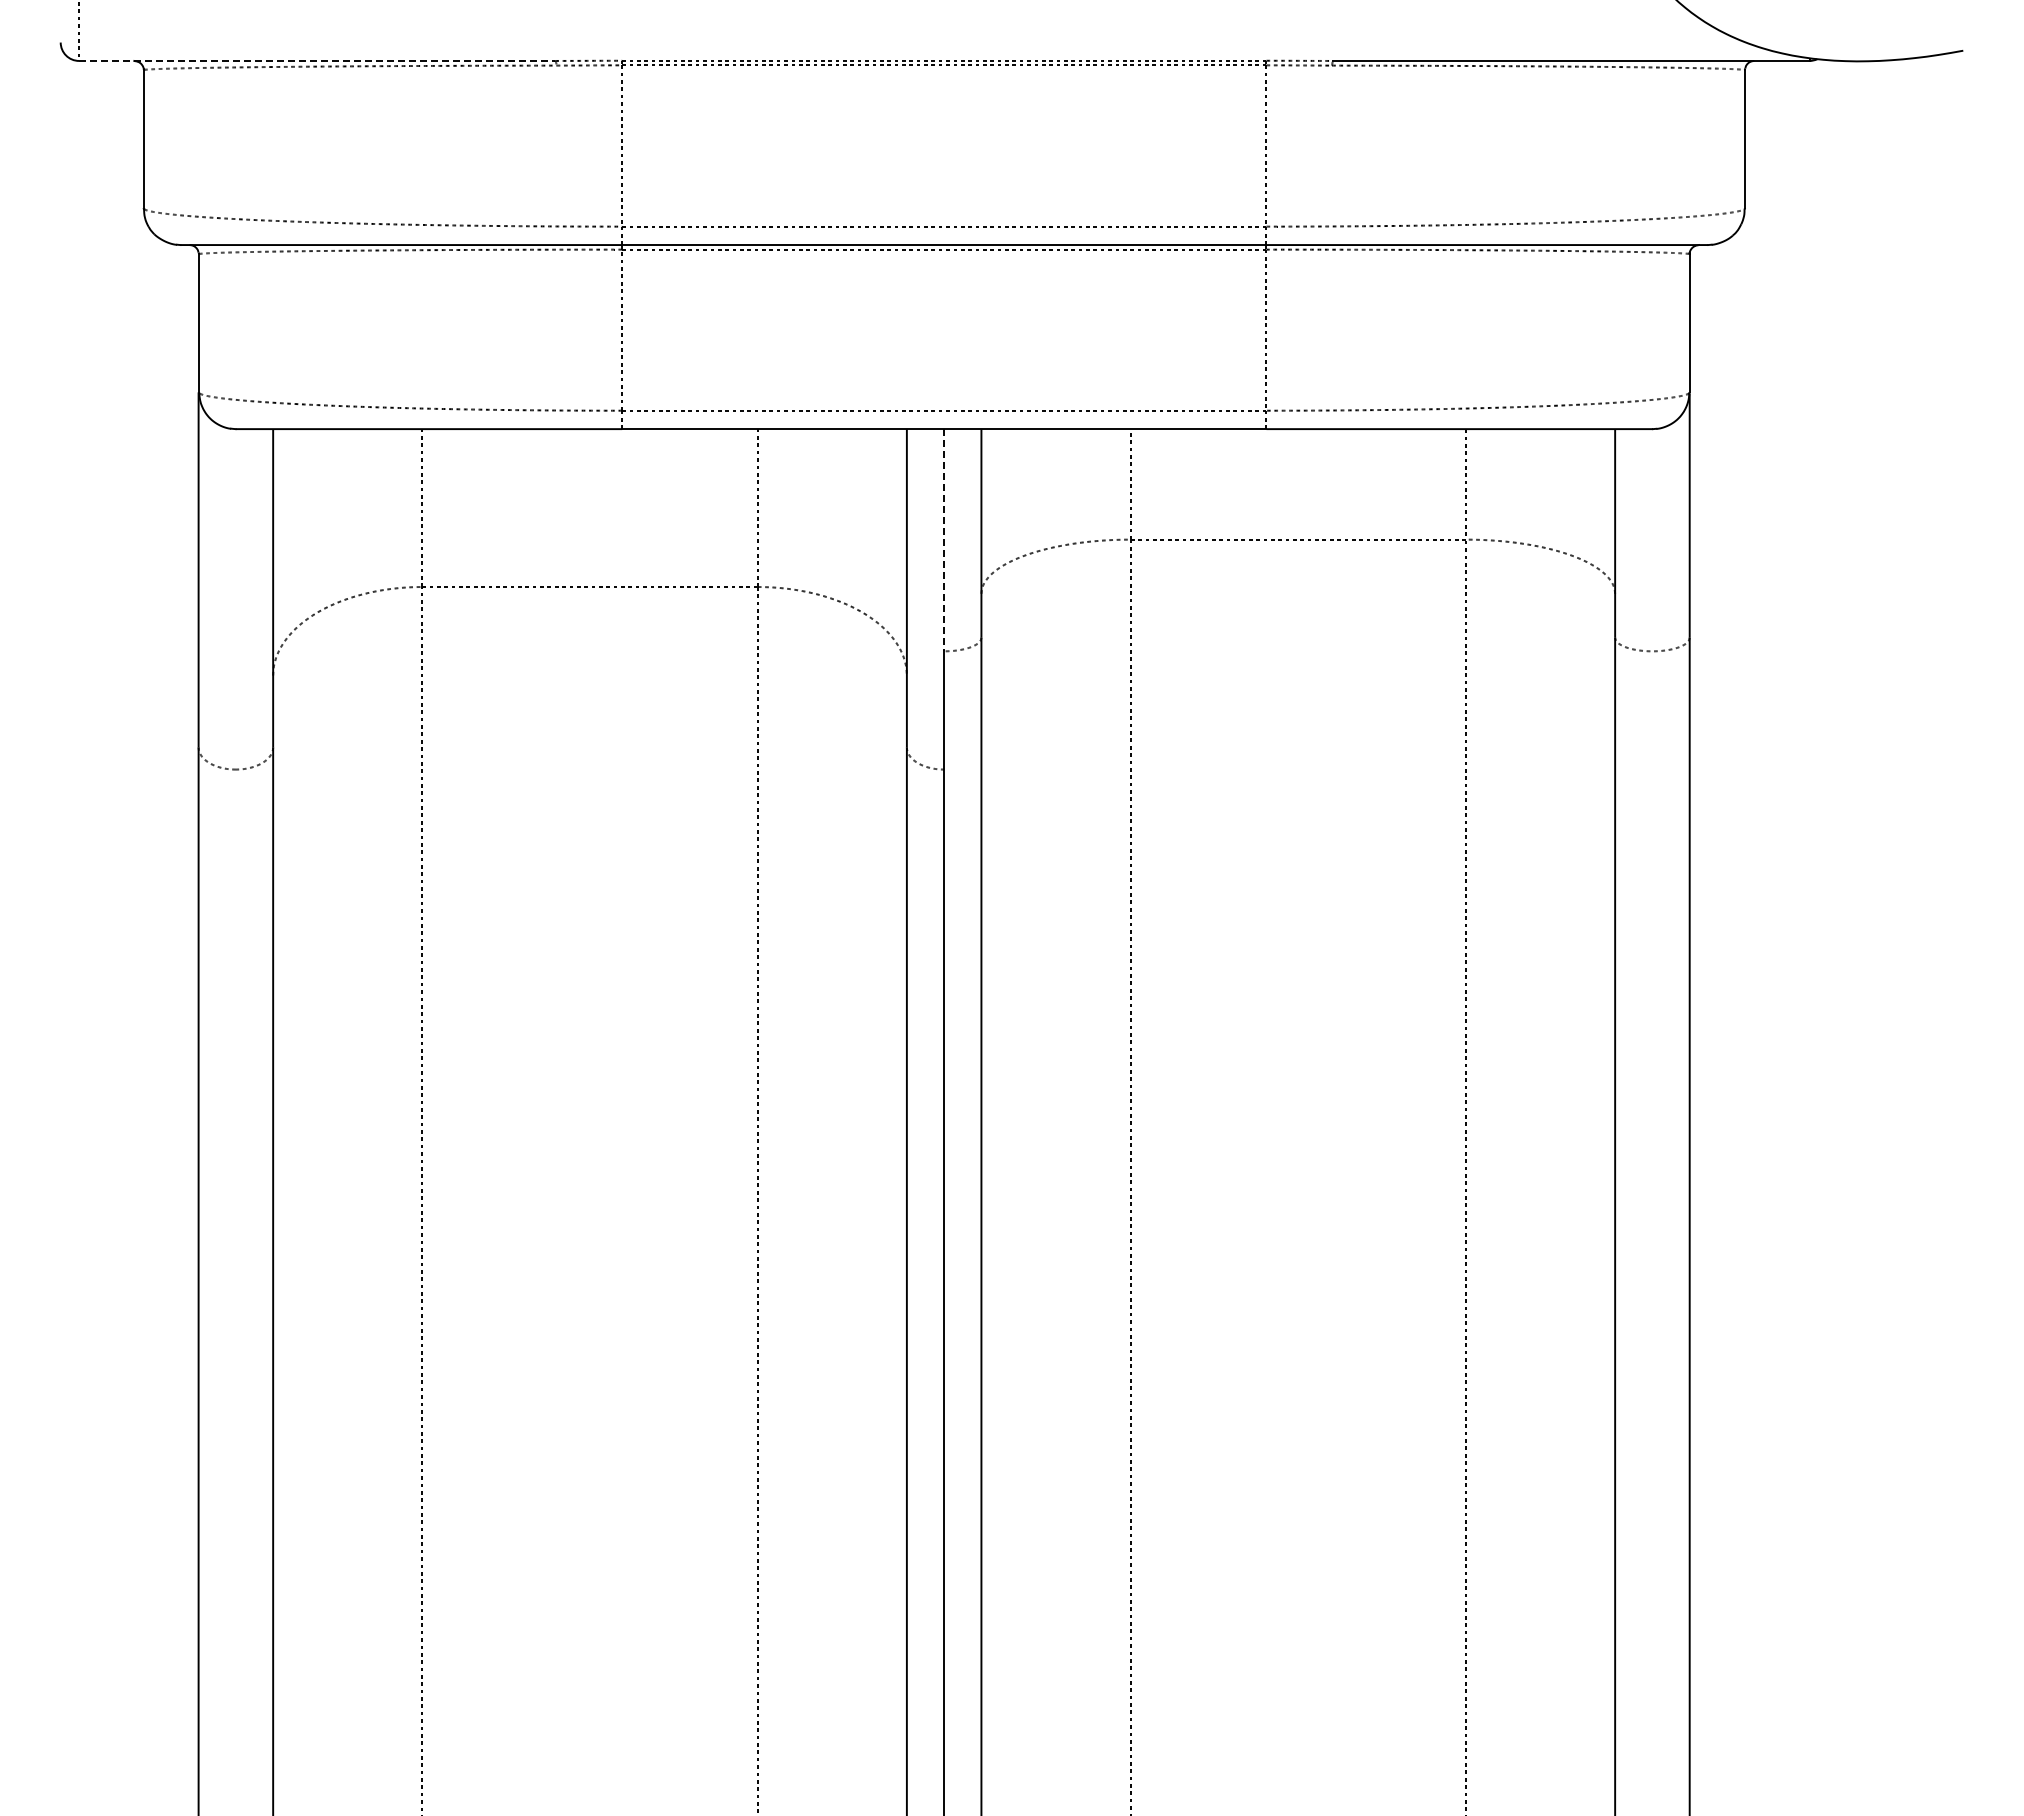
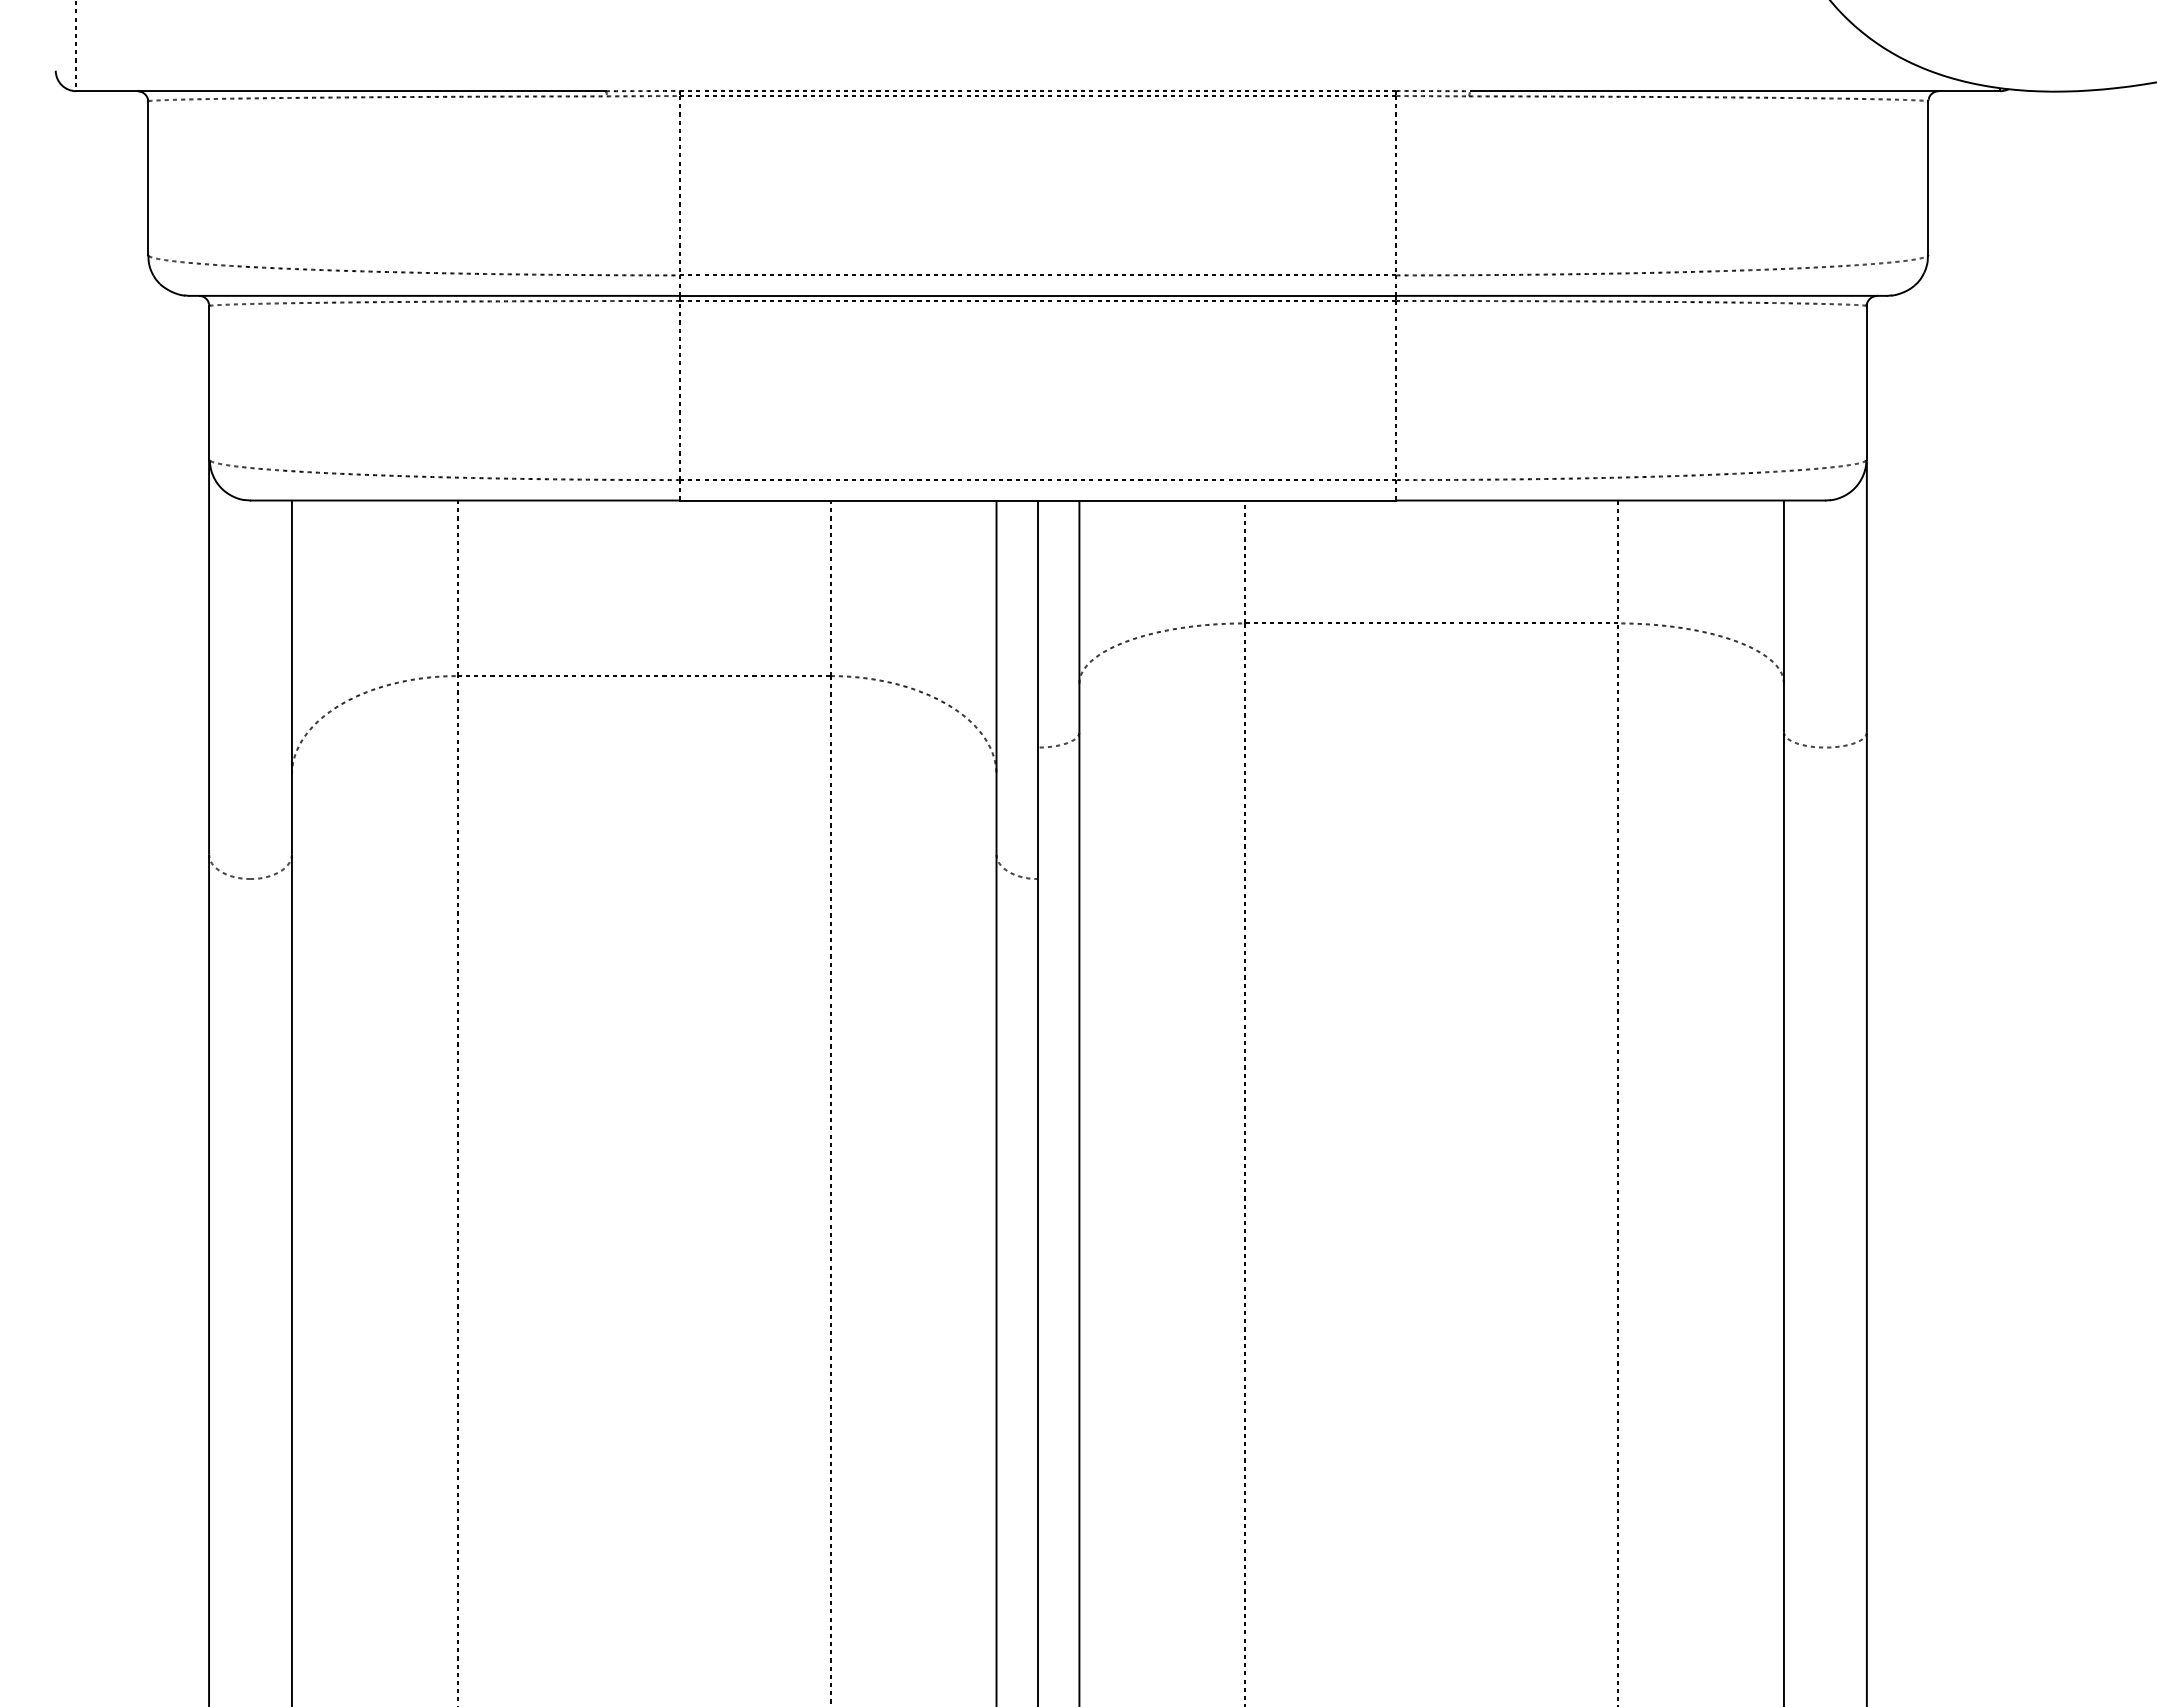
line: (317, 60) -> (341, 90), dashed -> solid
line: (944, 540) -> (1038, 624), dashed -> solid

